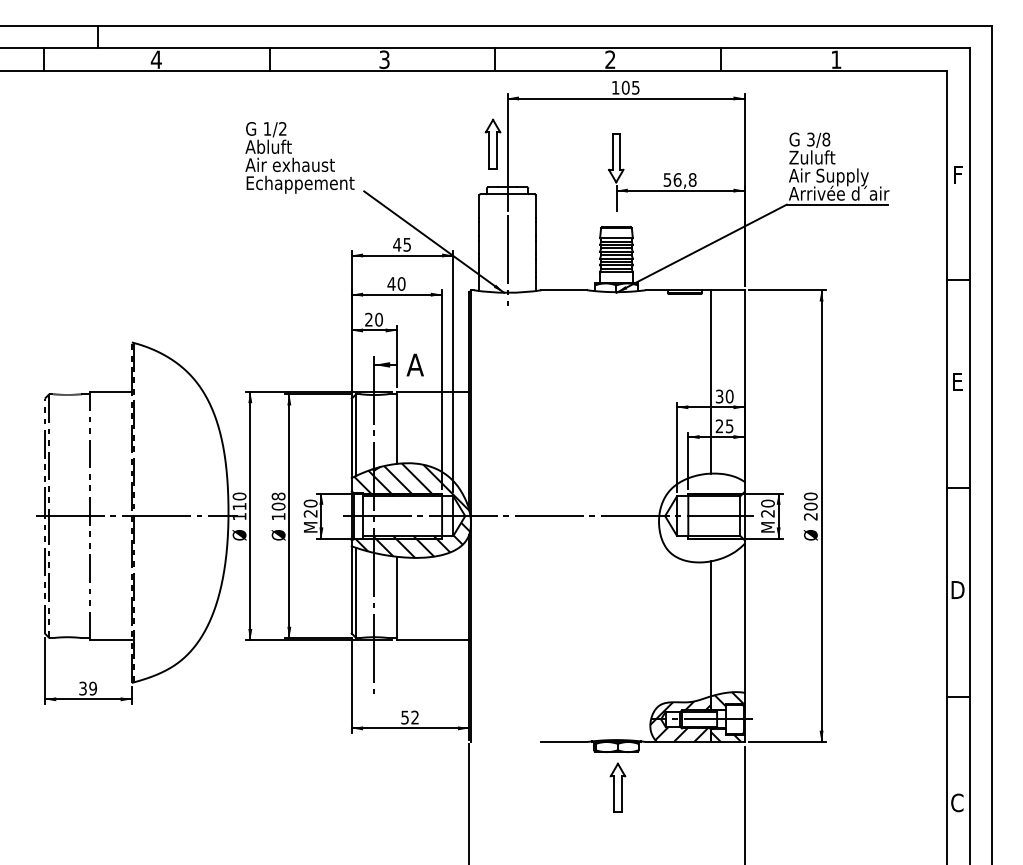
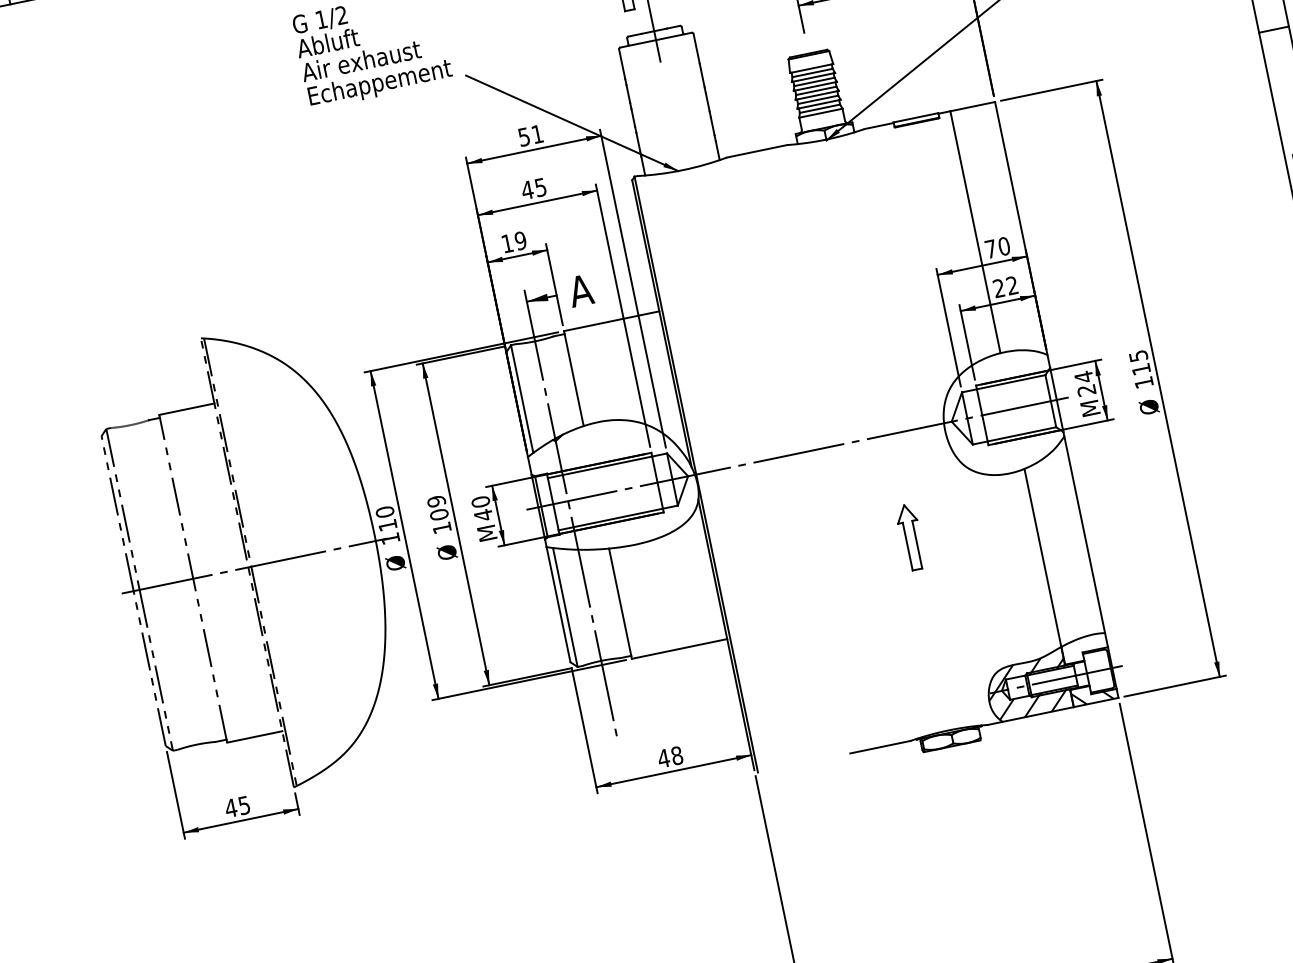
text: (401, 244) -> (529, 135), 45 -> 51
line: (507, 260) -> (674, 127), removed
text: (401, 283) -> (540, 186), 40 -> 45
text: (373, 319) -> (513, 242), 20 -> 19
text: (719, 396) -> (990, 249), 30 -> 70
text: (729, 426) -> (1012, 285), 25 -> 22
text: (278, 496) -> (436, 501), 108 -> 109
text: (767, 503) -> (1083, 377), 20 -> 24
text: (810, 506) -> (1140, 369), 200 -> 115
hatch: (412, 510) -> (616, 483), removed
text: (310, 513) -> (483, 515), 20 -> 40
text: (87, 688) -> (236, 806), 39 -> 45
hatch: (728, 699) -> (1085, 646), removed
text: (409, 717) -> (669, 757), 52 -> 48
part: (617, 787) -> (910, 536), moved

